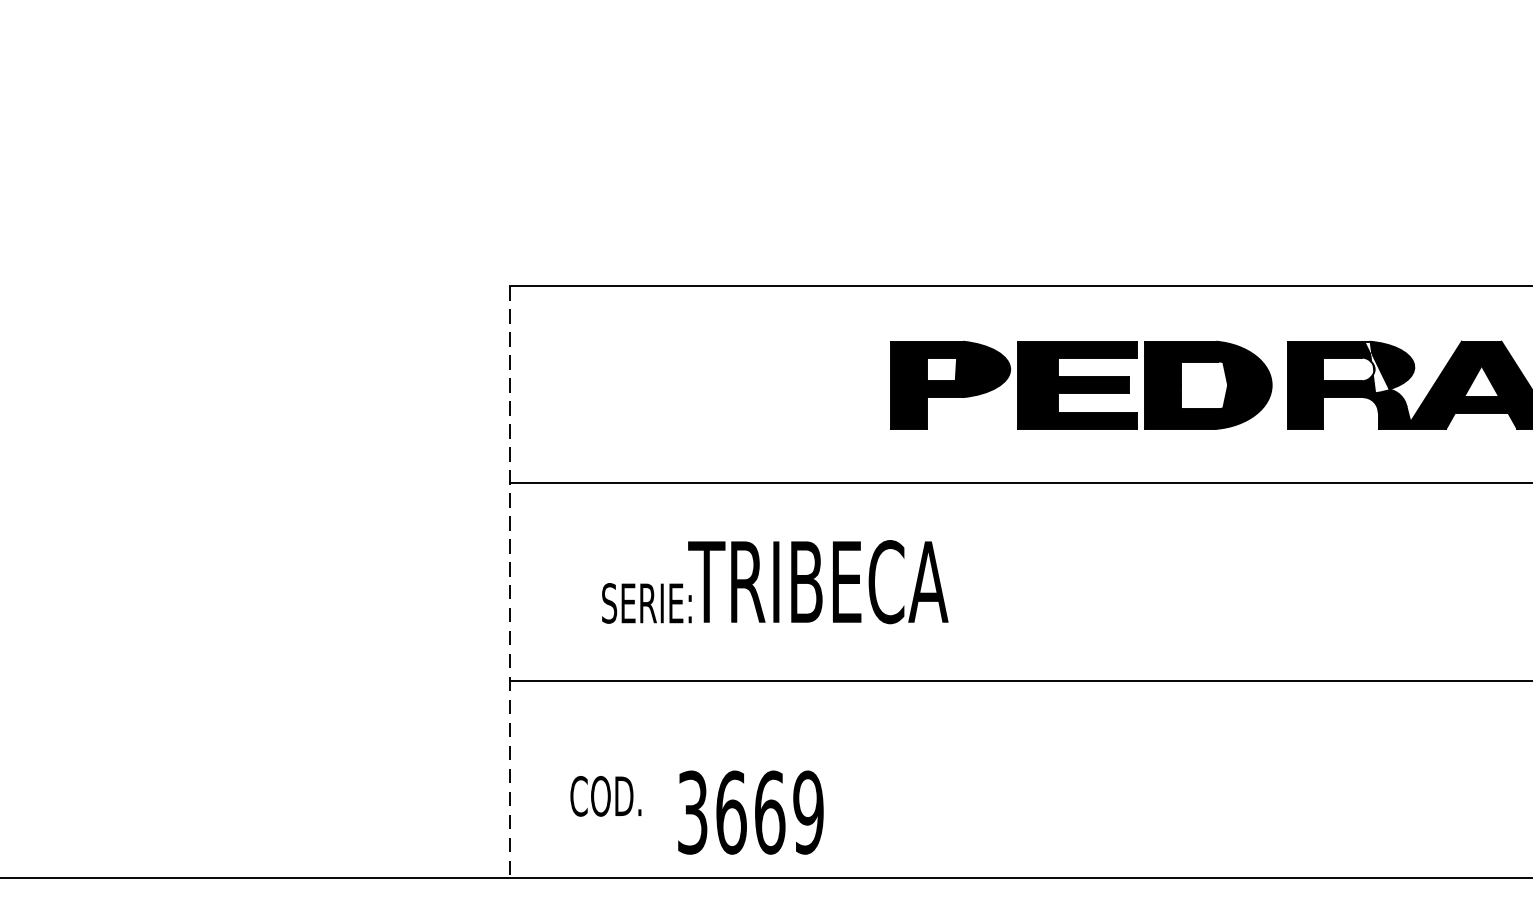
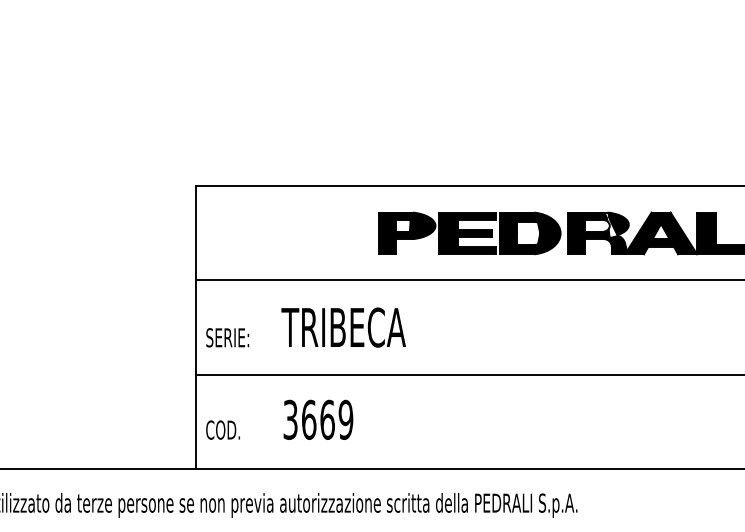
line: (508, 581) -> (195, 327), dashed -> solid
text: (646, 602) -> (227, 337), moved
text: (604, 795) -> (222, 429), moved
text: (750, 811) -> (318, 419), moved

